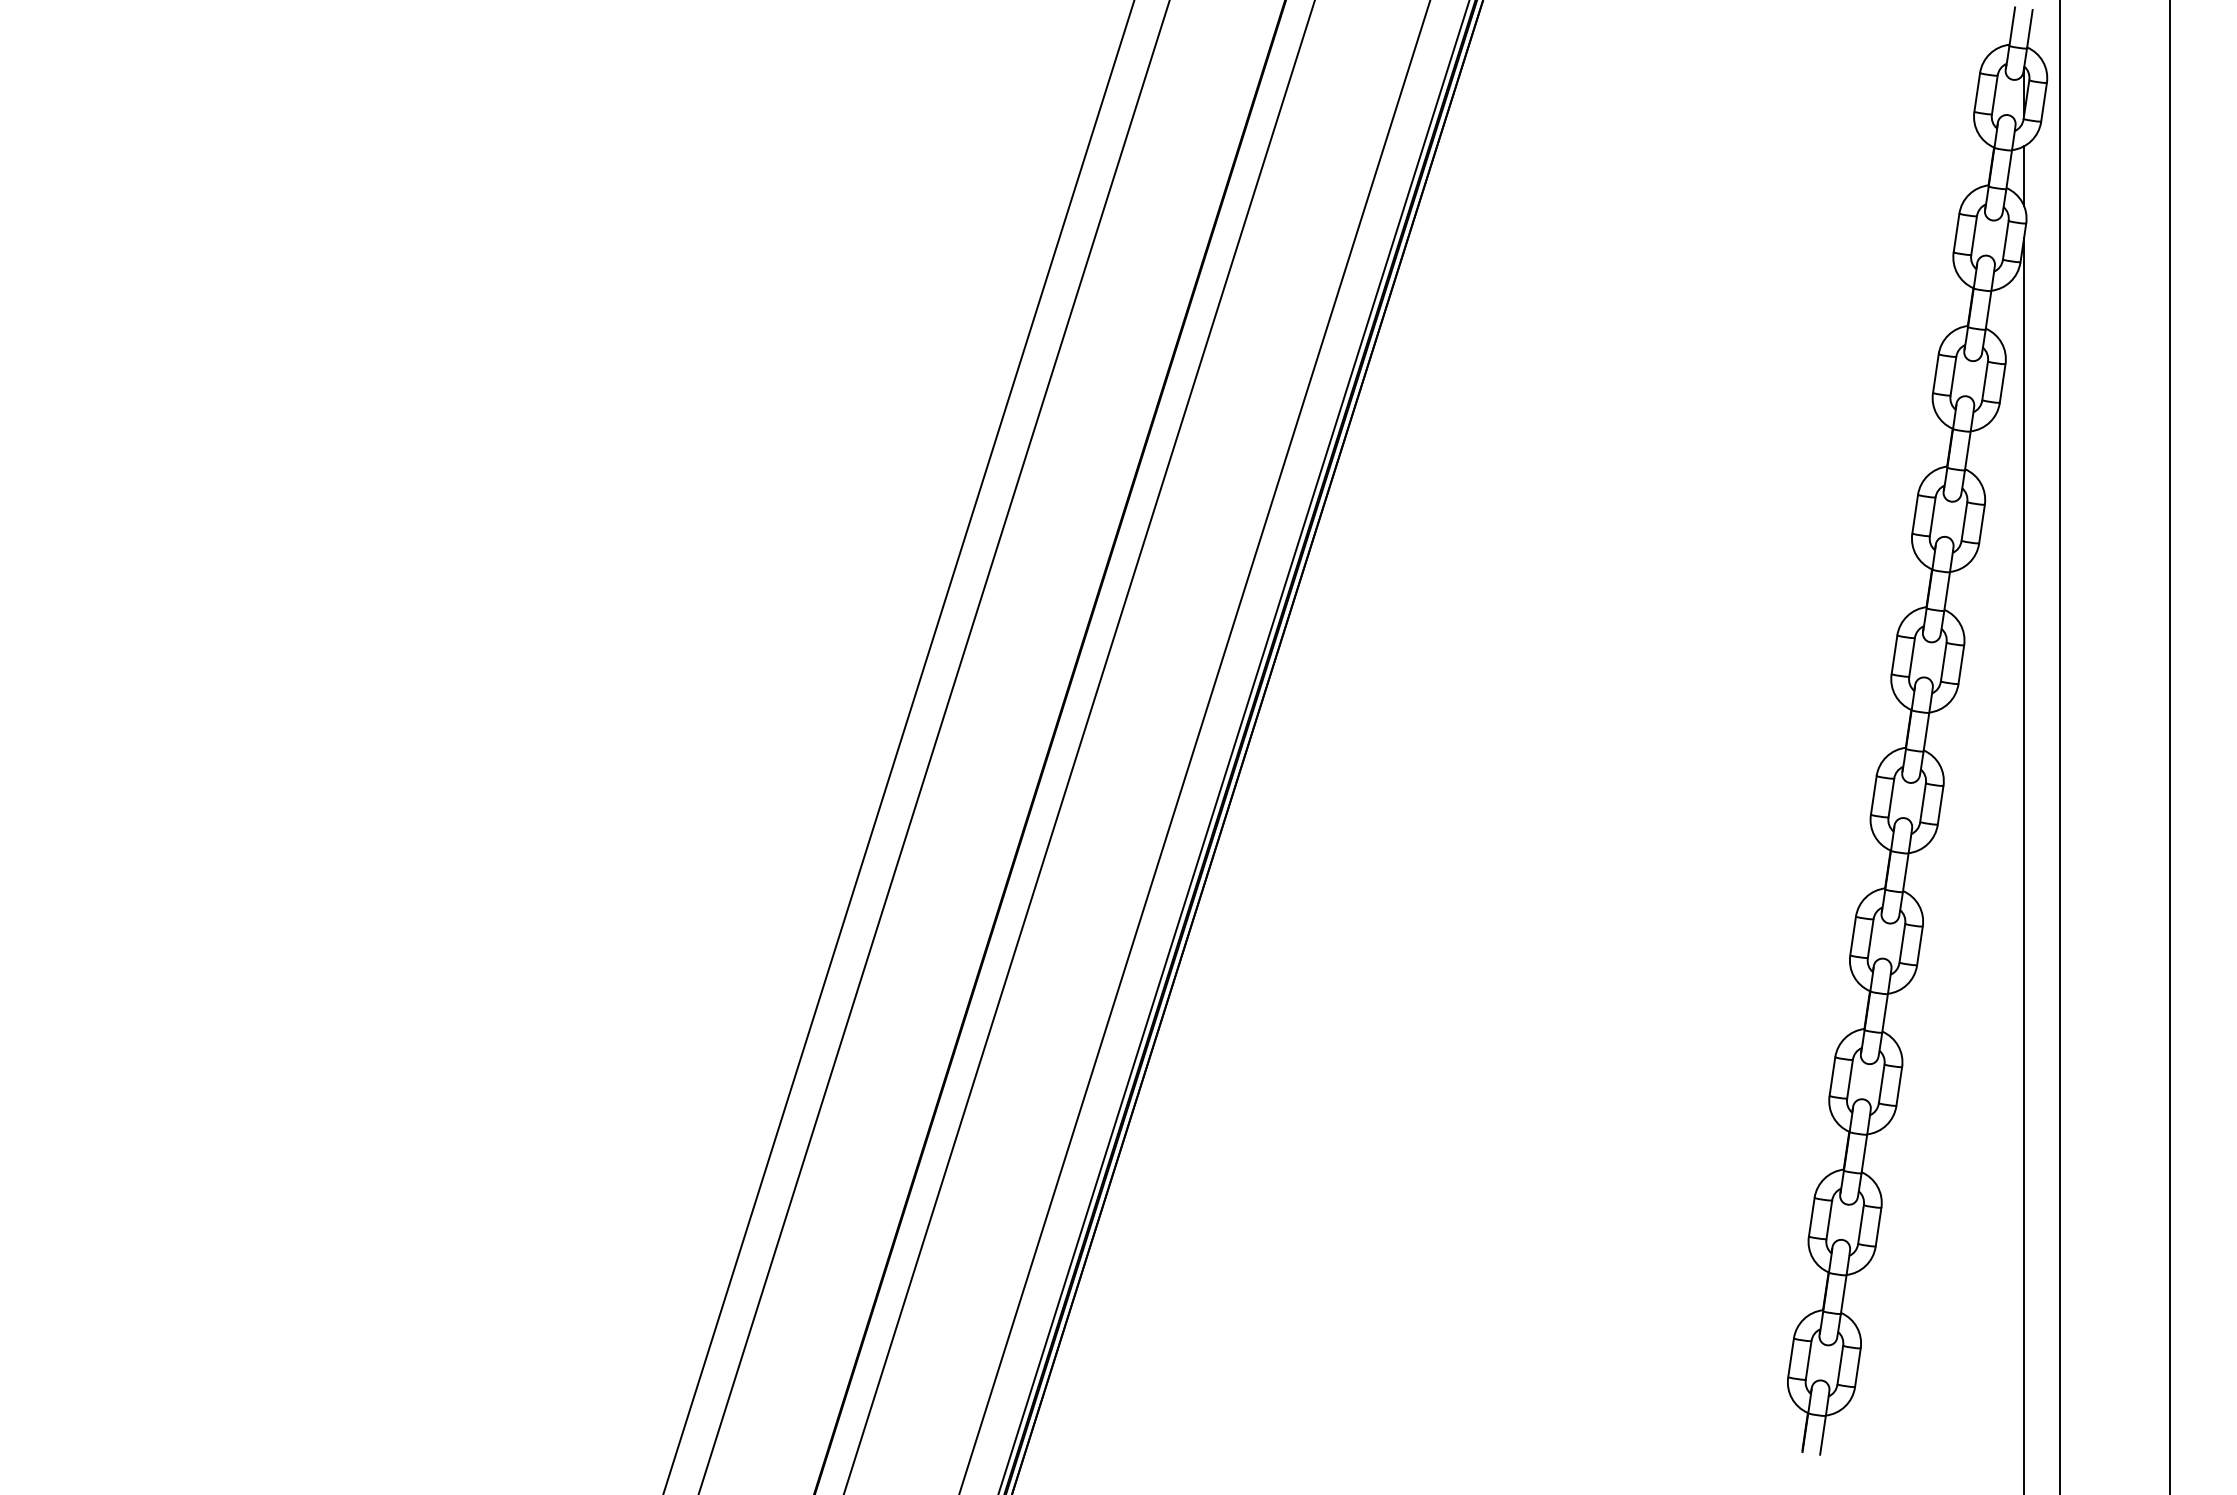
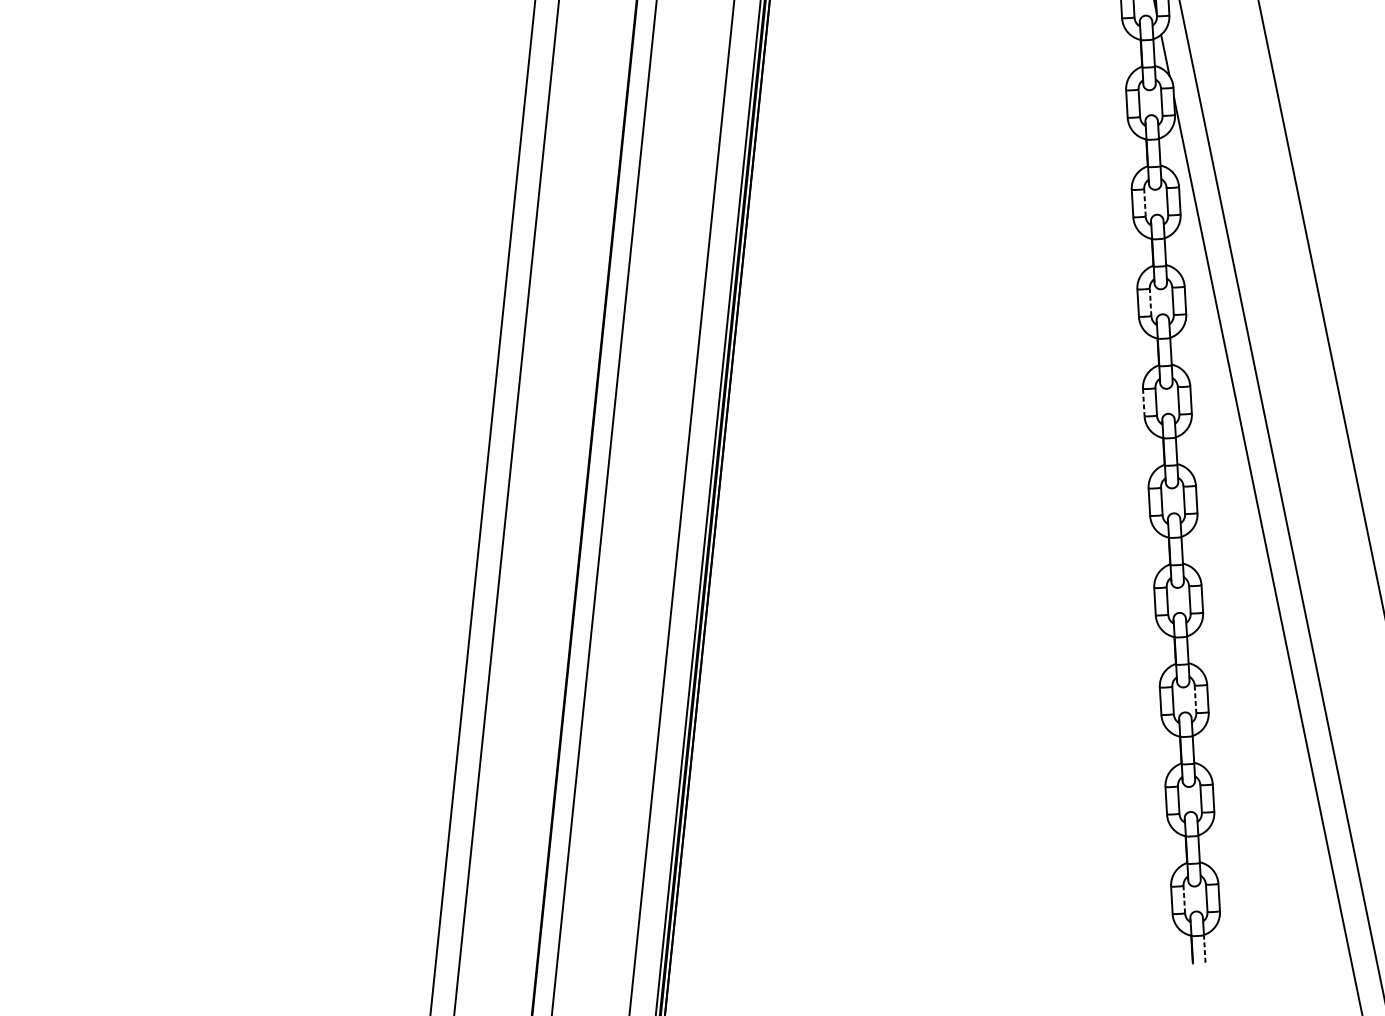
line: (1953, 376) -> (1145, 202), solid -> dashed
line: (1932, 516) -> (1150, 302), solid -> dashed
line: (1894, 654) -> (1143, 402), solid -> dashed
line: (1881, 1084) -> (1195, 699), solid -> dashed
line: (1808, 1360) -> (1184, 899), solid -> dashed
line: (1822, 1435) -> (1204, 949), solid -> dashed

